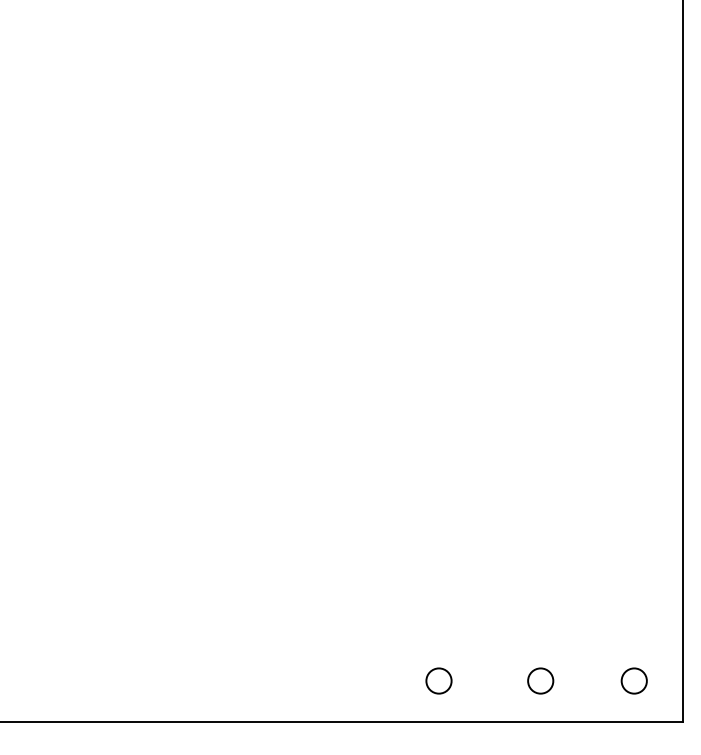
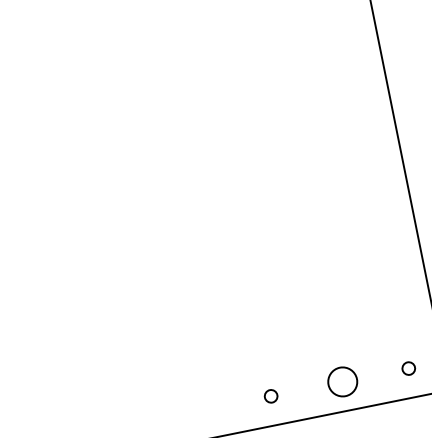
circle: (438, 680) -> (270, 396), size x0.7
circle: (540, 680) -> (342, 381), size x1.6
circle: (633, 680) -> (408, 368), size x0.7

